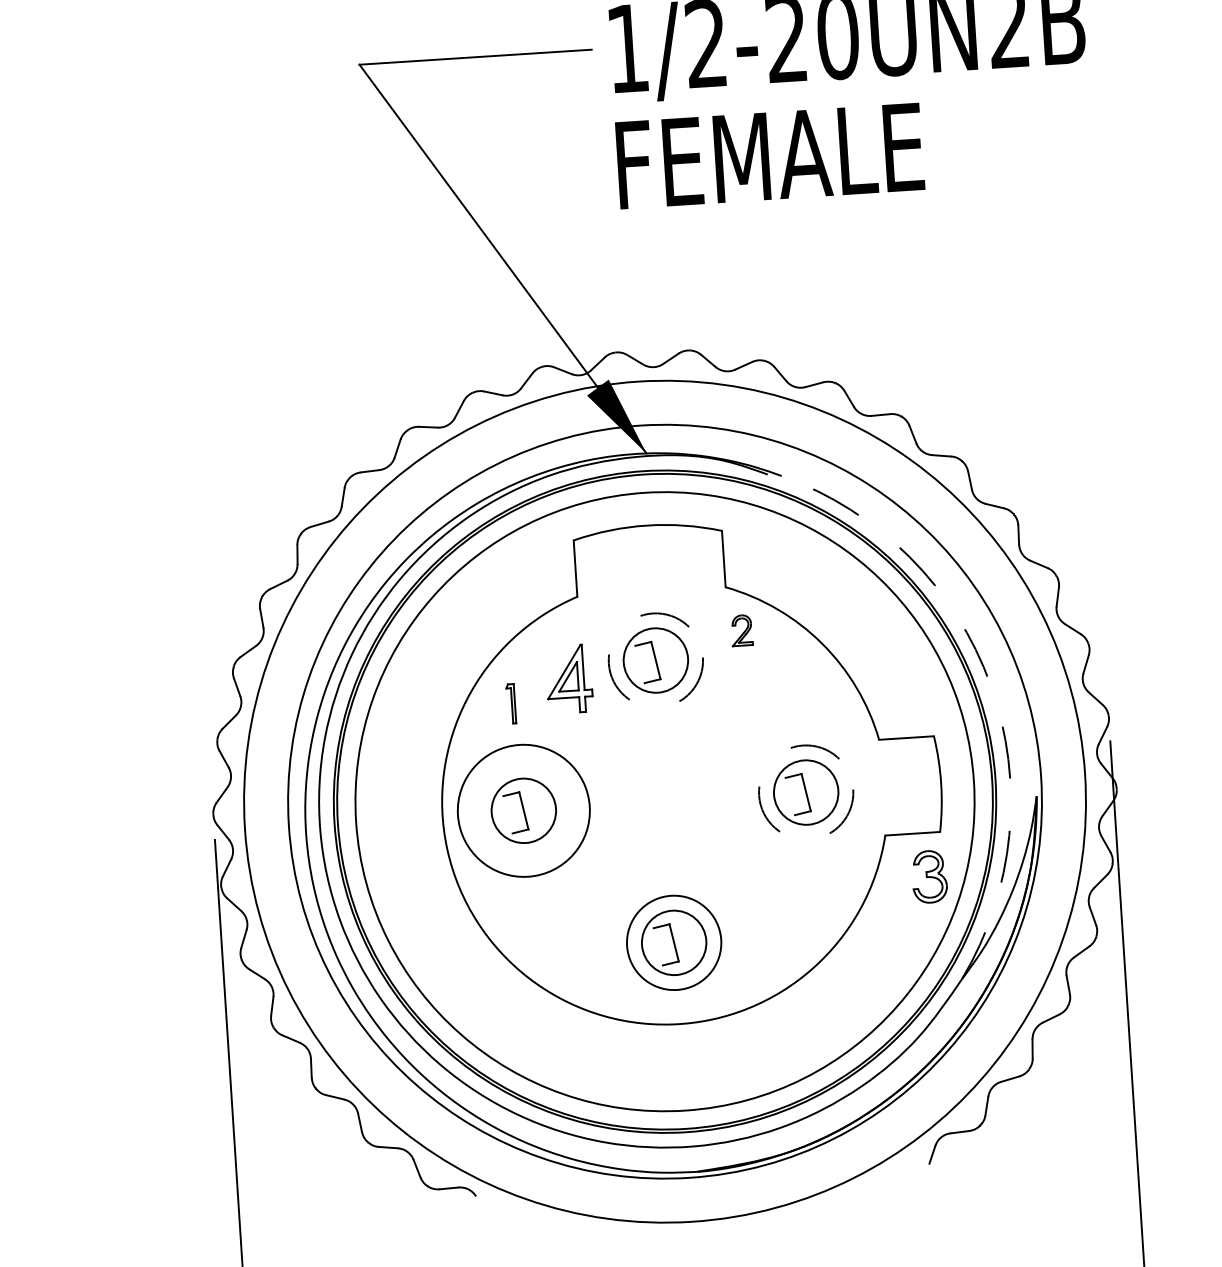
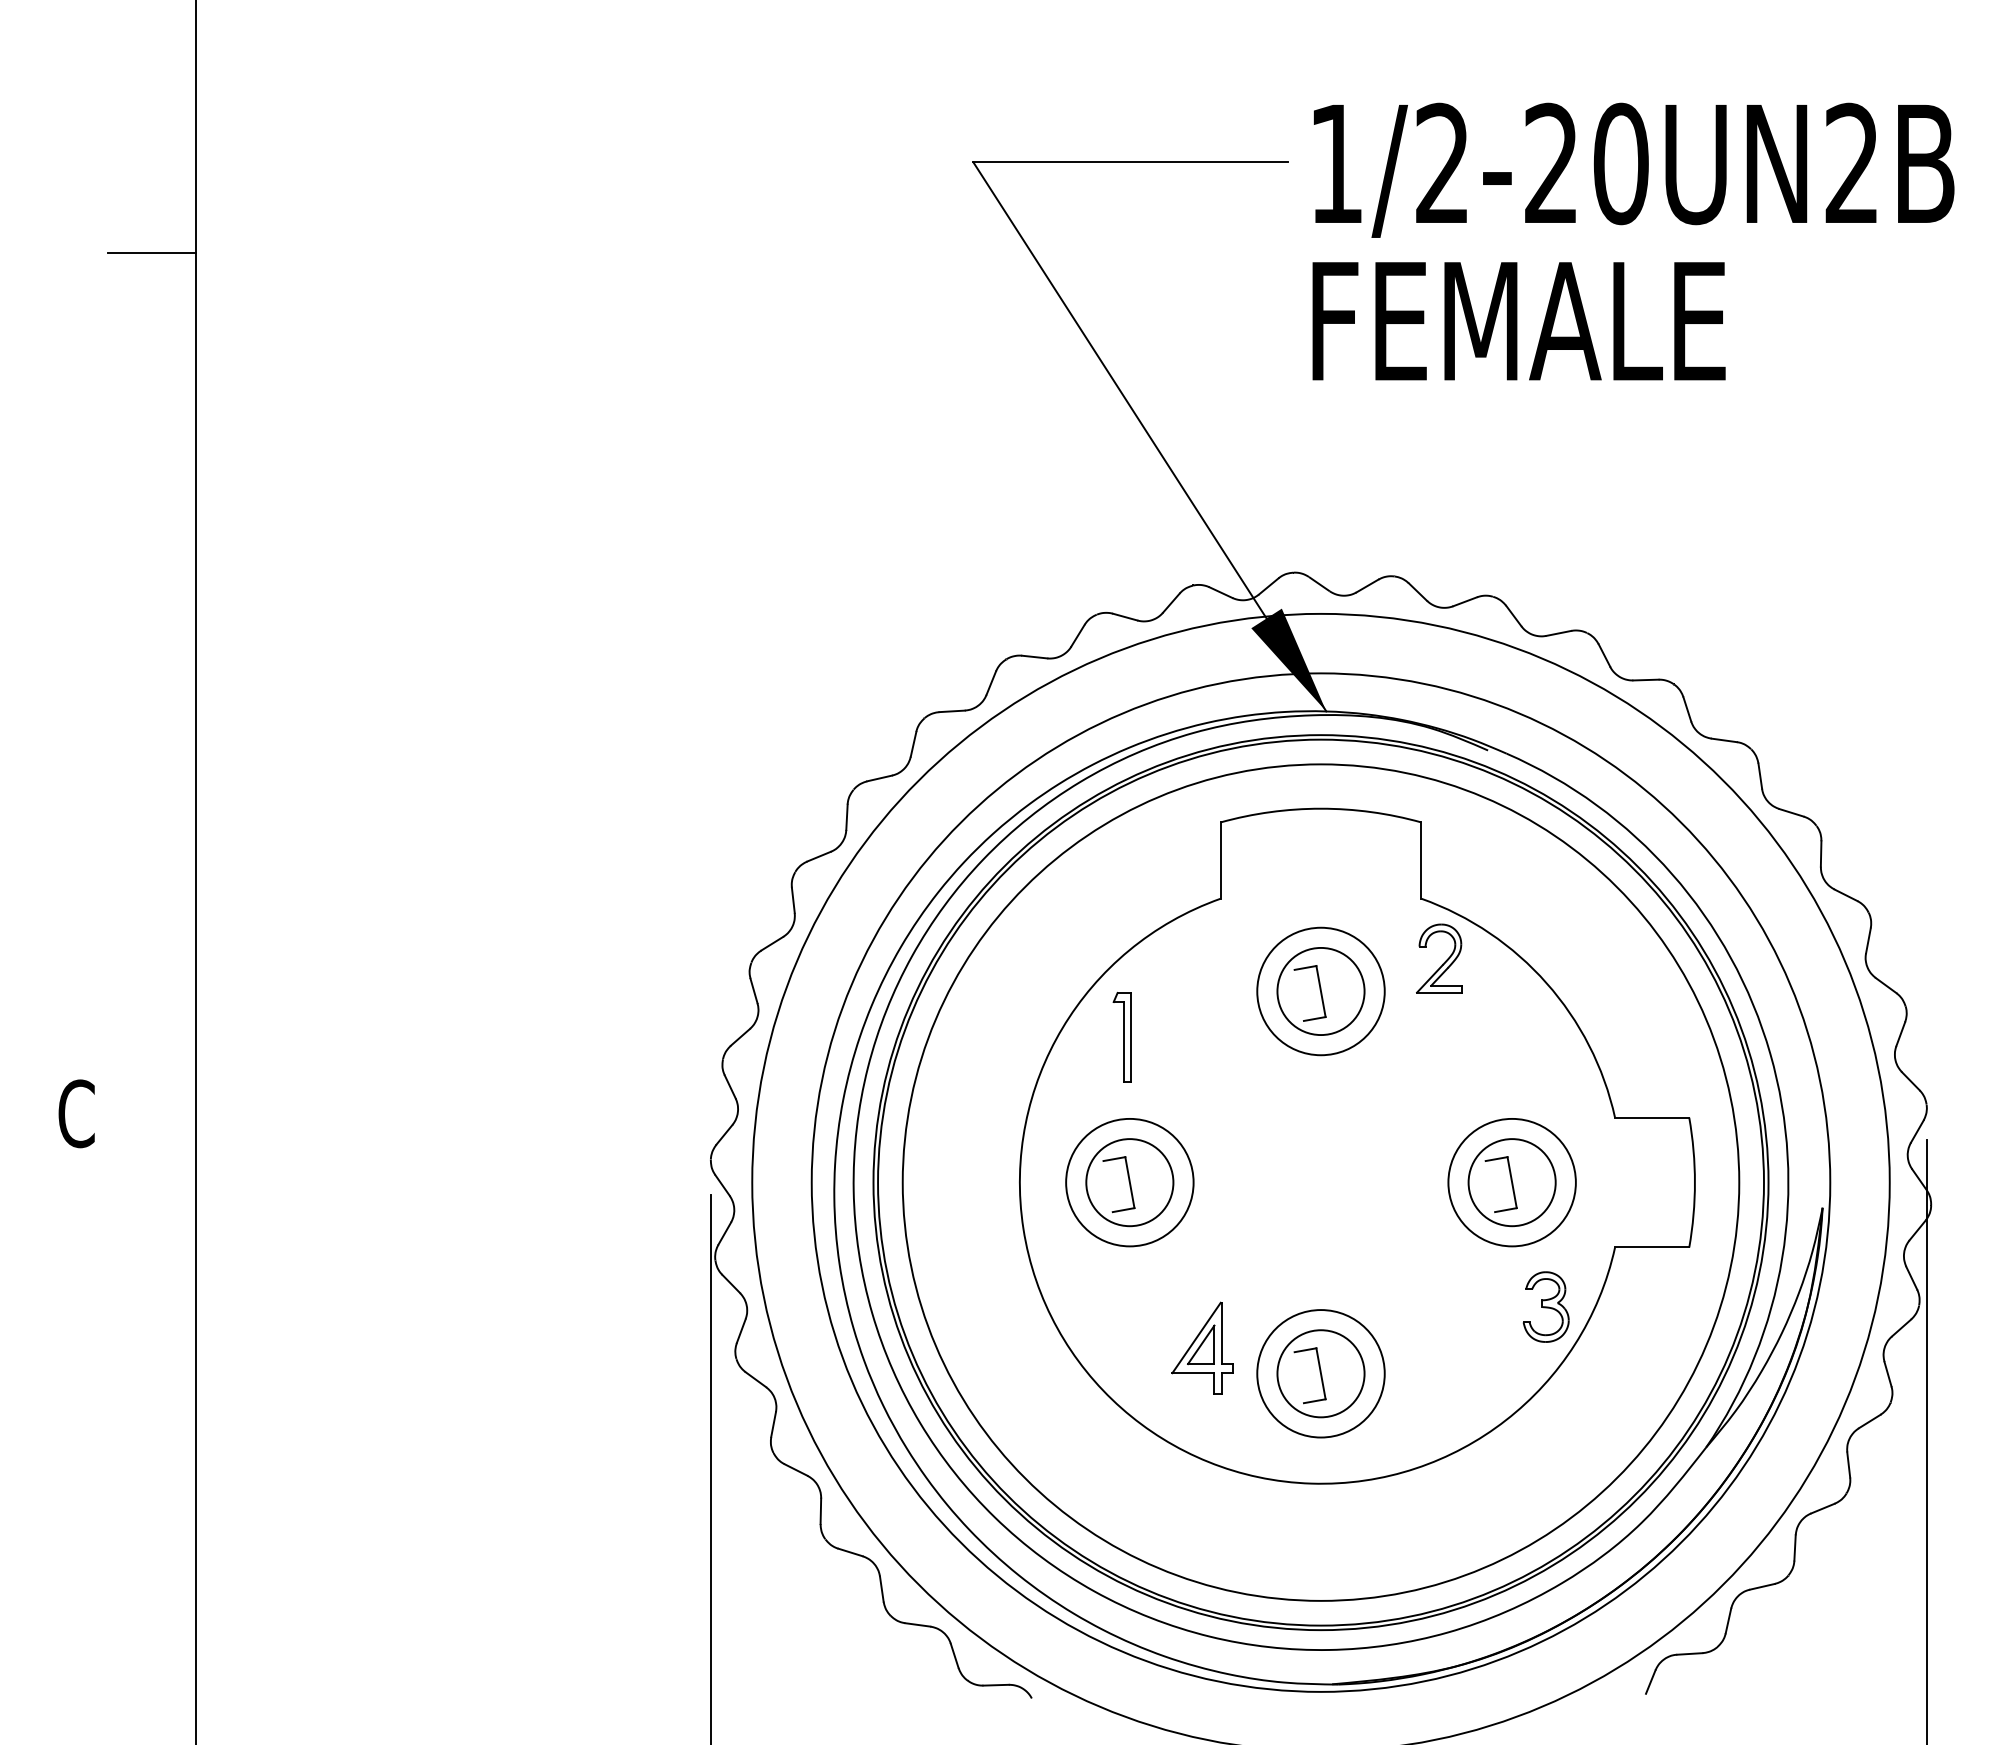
part: (741, 630) -> (1439, 958), size x1.67
circle: (655, 660) -> (1320, 991), dashed -> solid
part: (569, 678) -> (1202, 1347), moved
arc: (990, 684) -> (1770, 1053), dashed -> solid
part: (510, 704) -> (1121, 1037), size x1.67
circle: (805, 792) -> (1511, 1182), dashed -> solid
circle: (523, 810) -> (1129, 1182), size x0.71
part: (929, 876) -> (1545, 1306), moved

